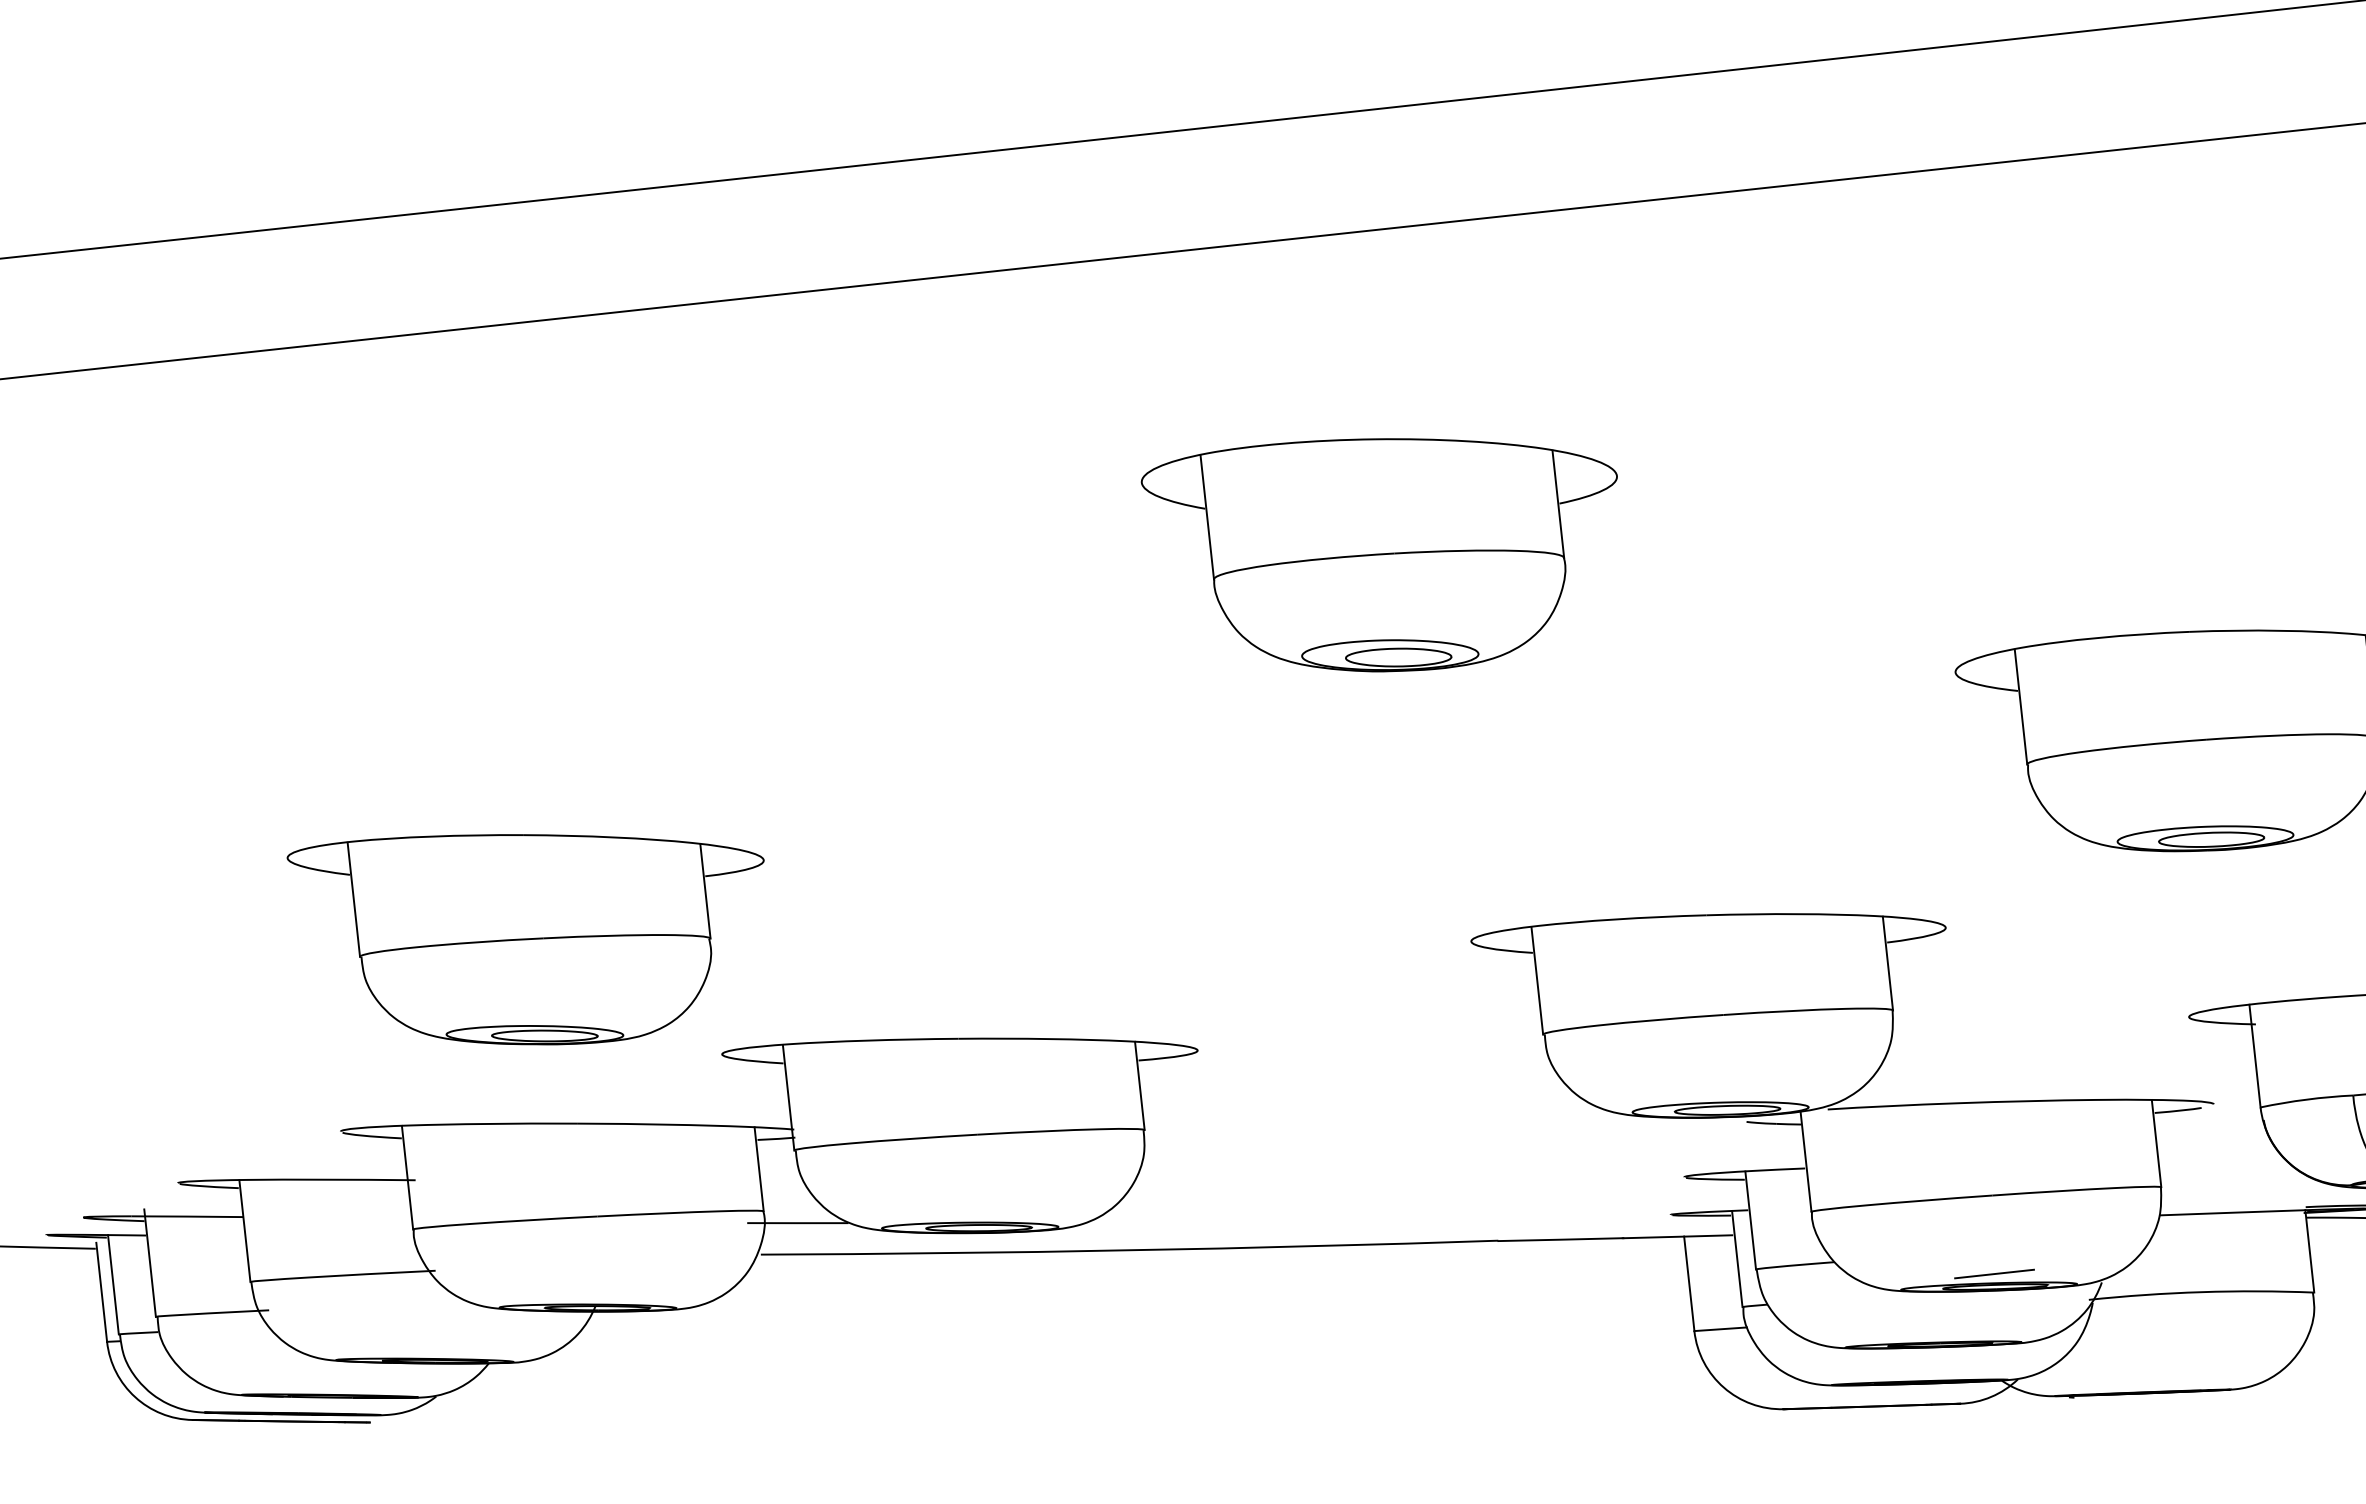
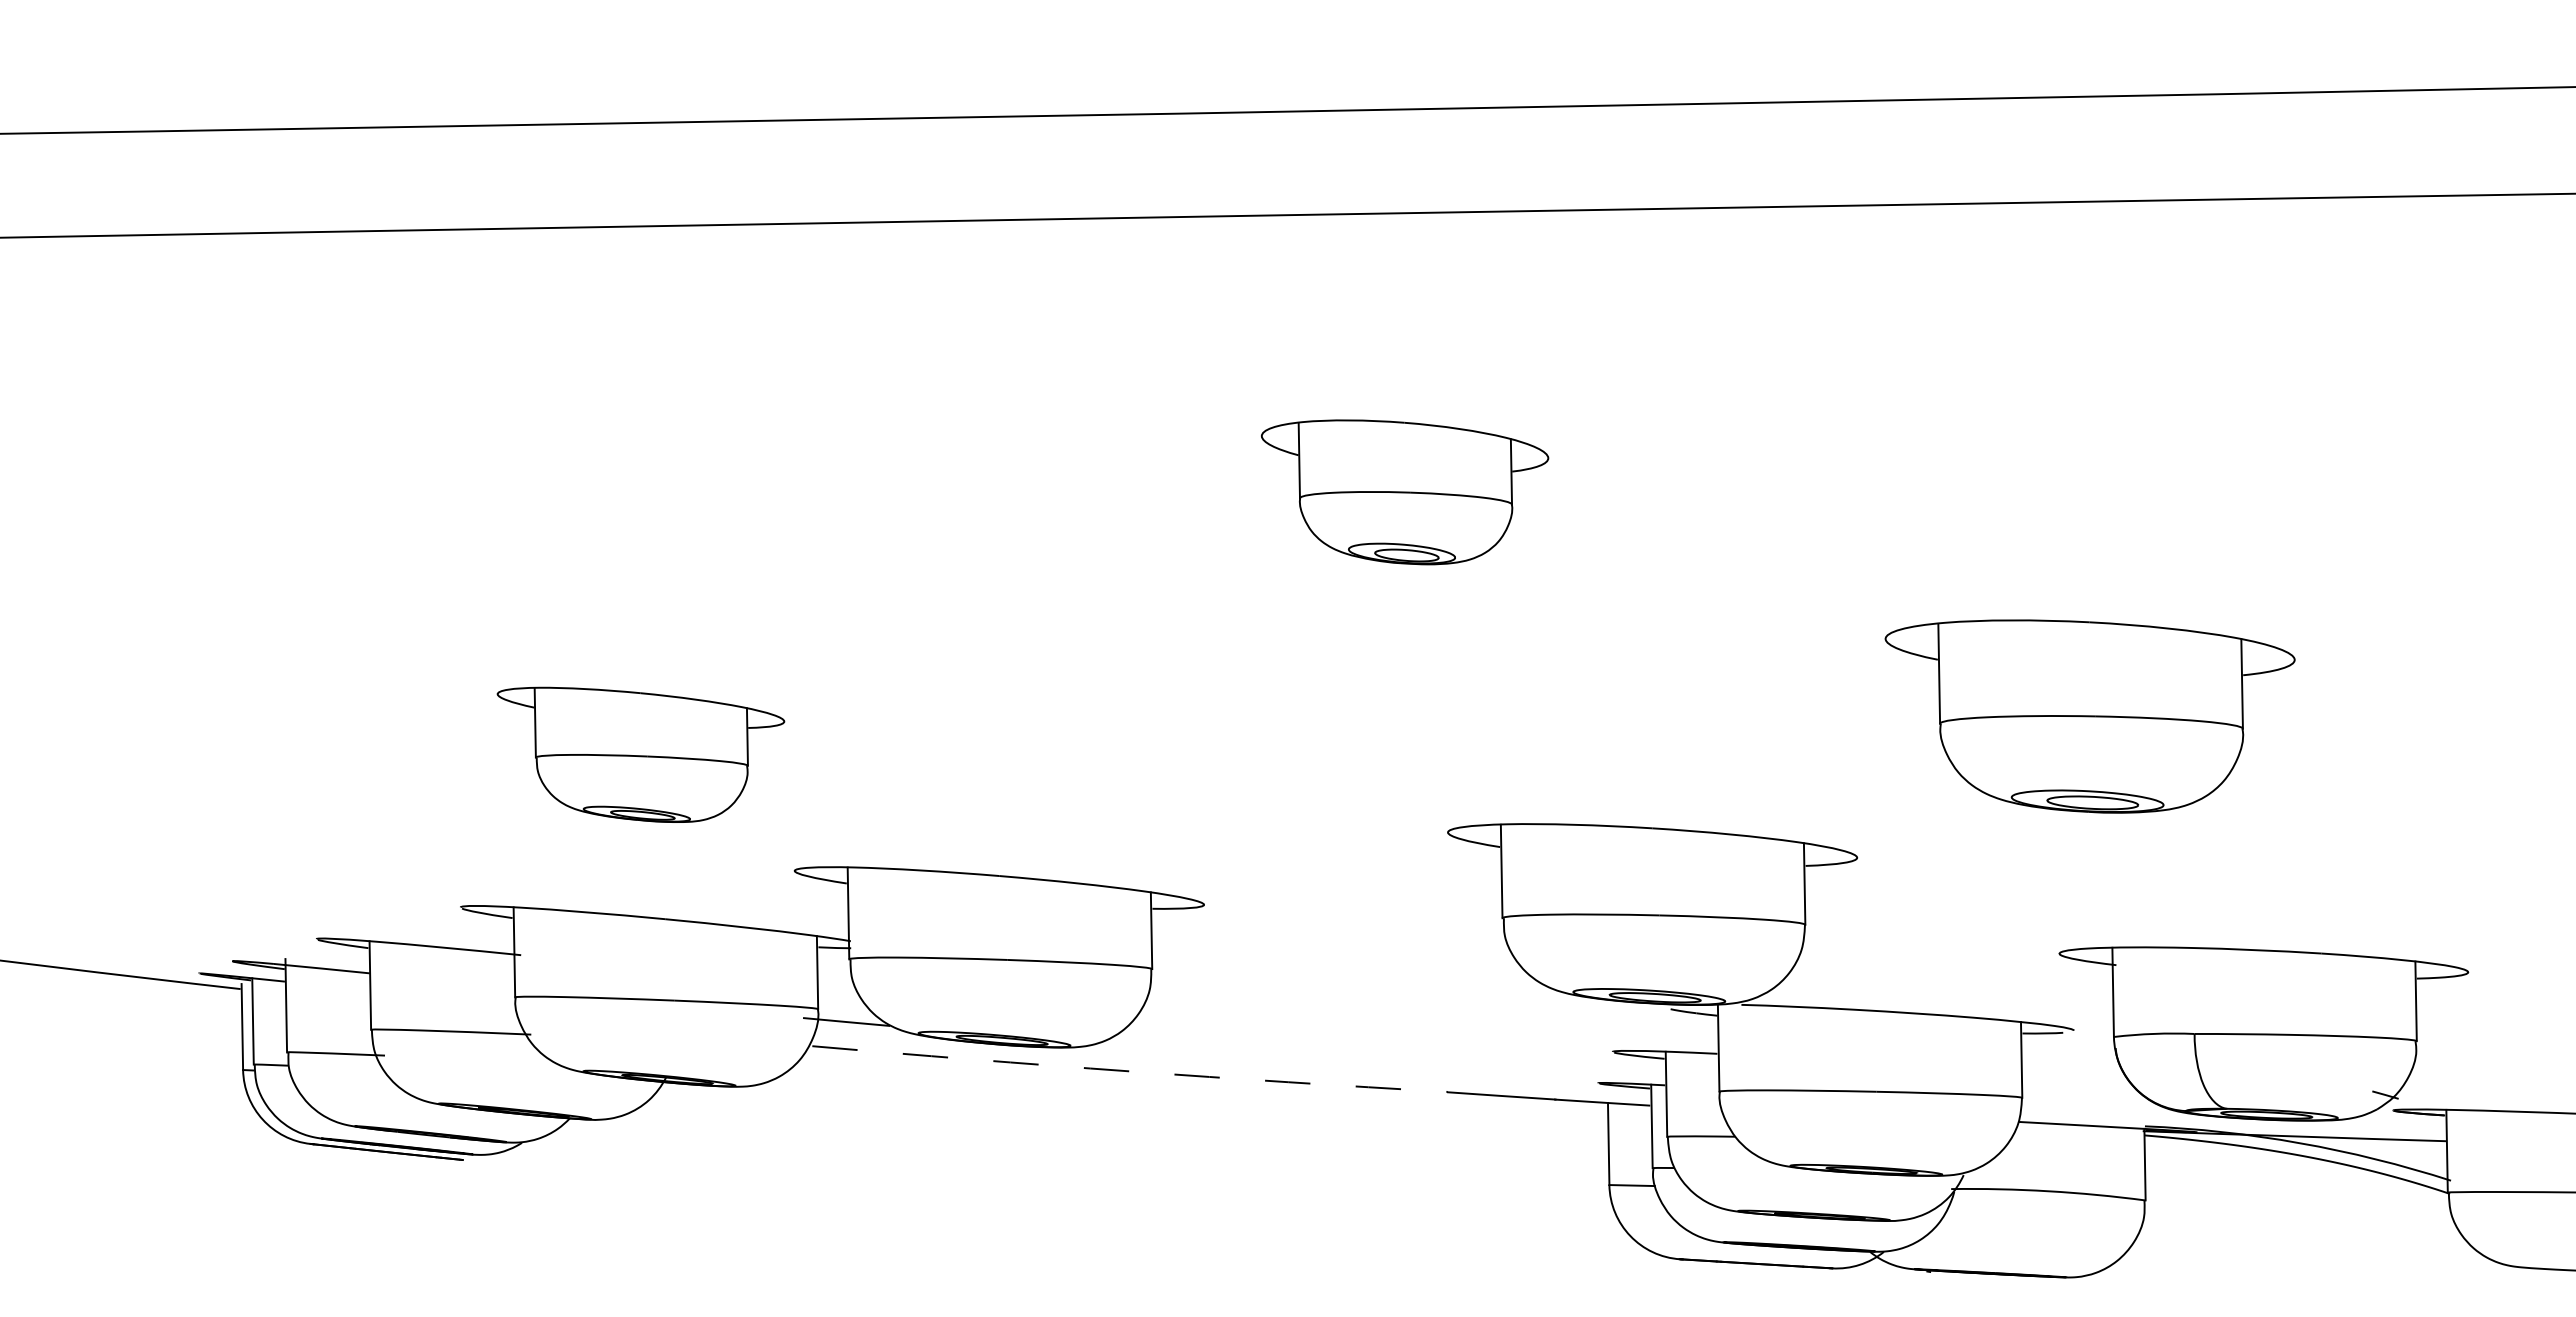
part: (1385, 554) -> (1404, 492), size x0.7
part: (532, 936) -> (640, 754), size x0.7
arc: (1129, 1250) -> (1129, 1071), solid -> dashed
line: (1993, 1274) -> (1871, 1159), removed

